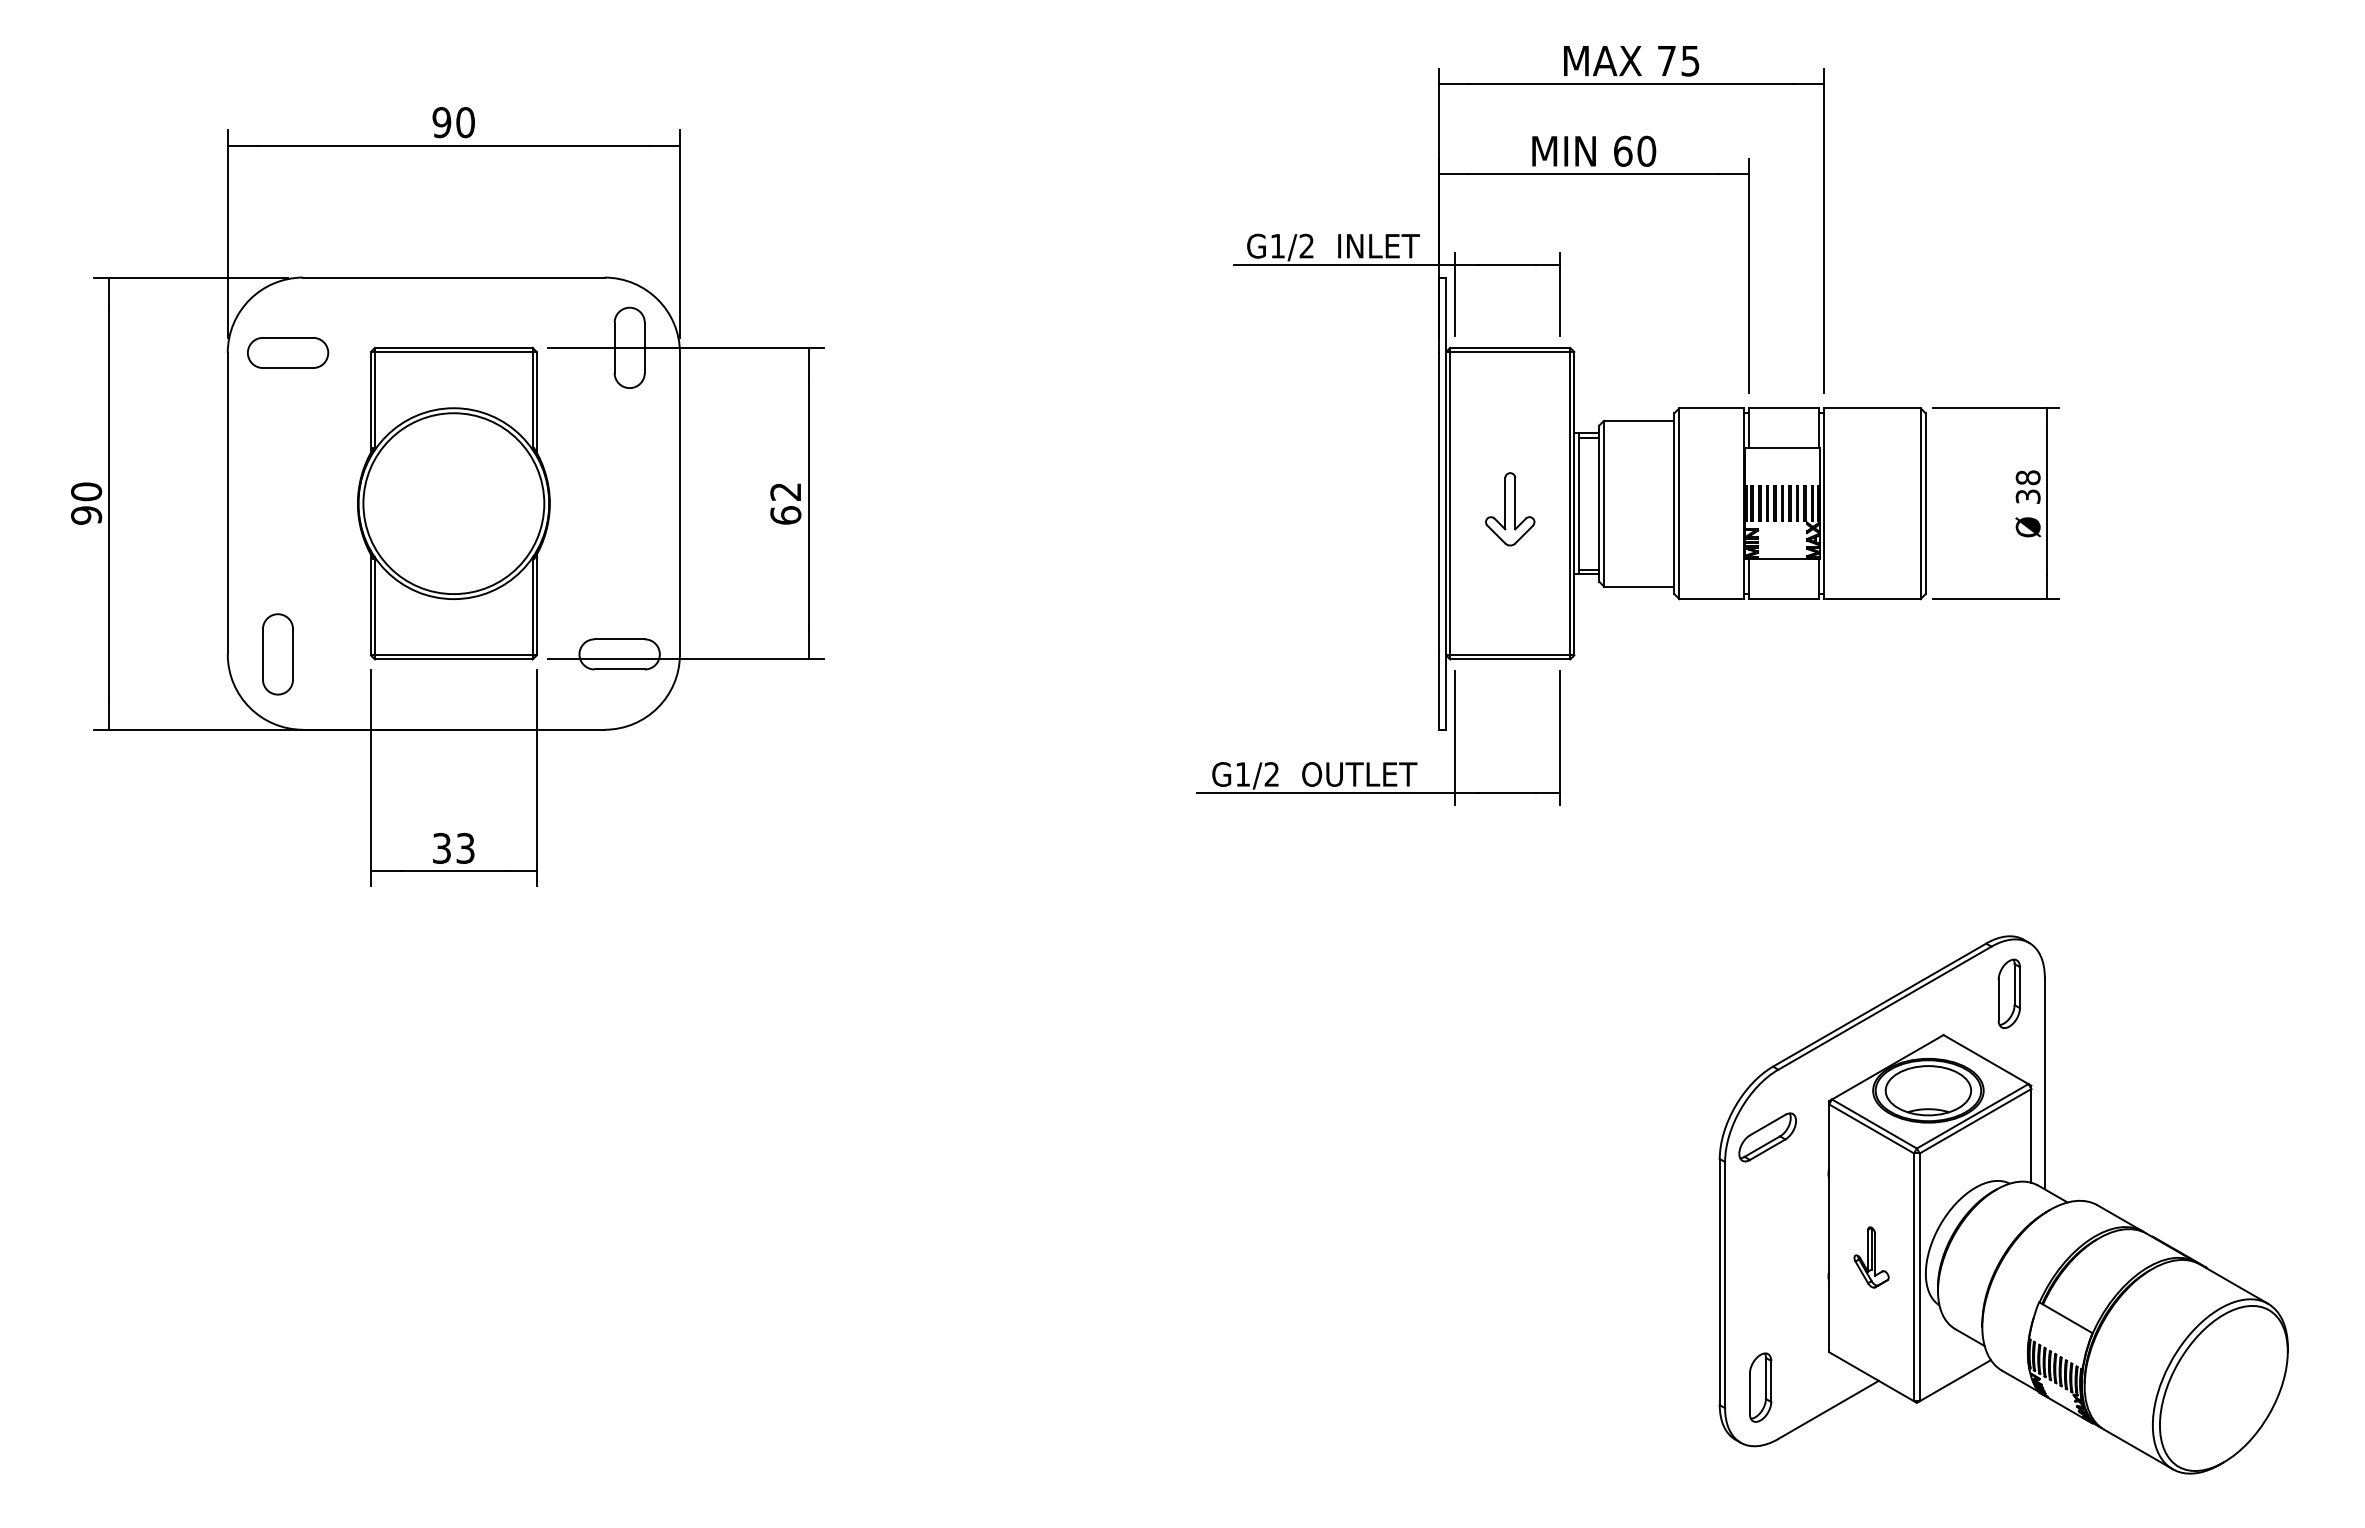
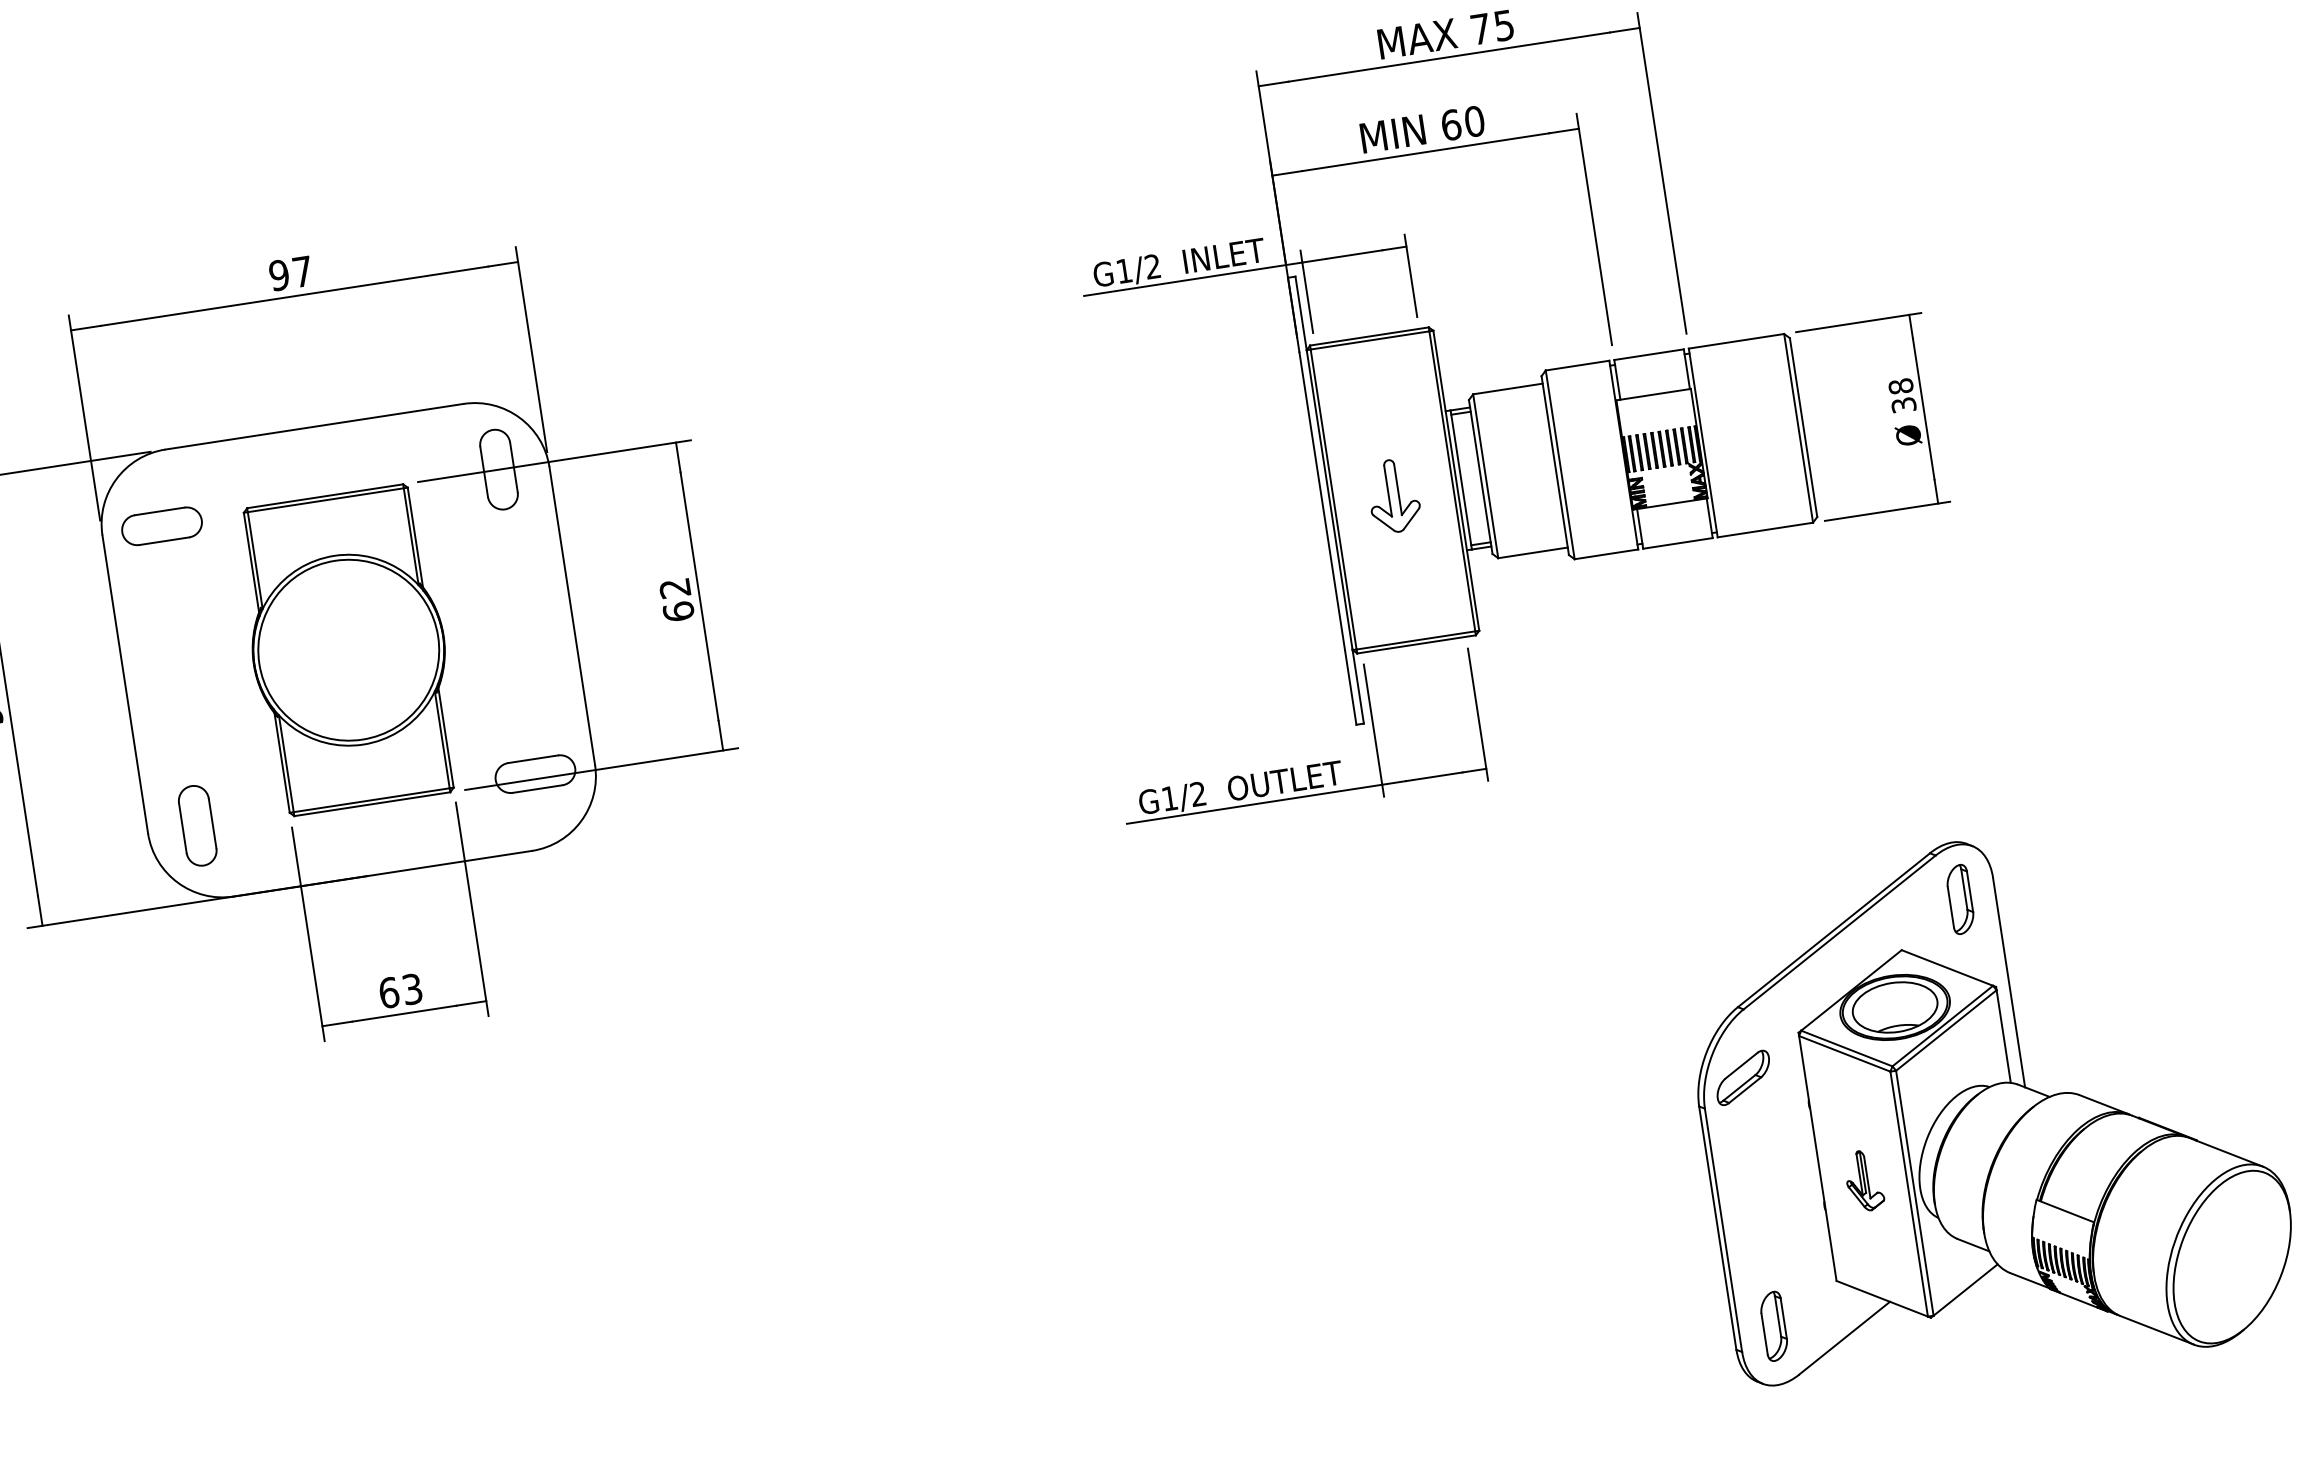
text: (465, 122) -> (302, 271), 90 -> 97
text: (441, 847) -> (388, 991), 33 -> 63

